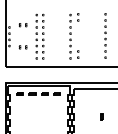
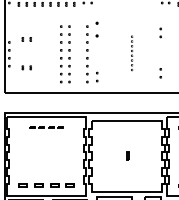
part: (78, 17) -> (97, 29), size x1.6
part: (40, 36) -> (65, 54), moved
part: (105, 36) -> (131, 53), size x0.6
part: (38, 94) -> (46, 127), size x0.6

